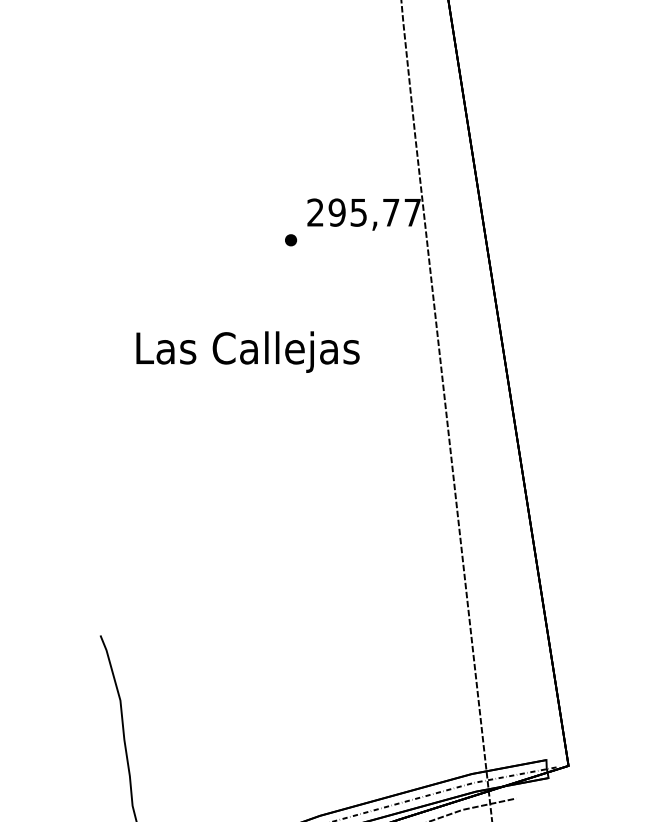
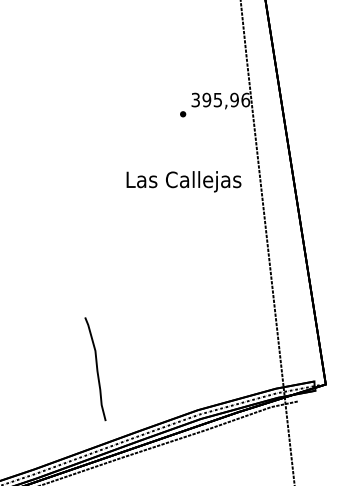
text: (363, 211) -> (220, 99), 295,77 -> 395,96
text: (247, 351) -> (183, 181), moved

